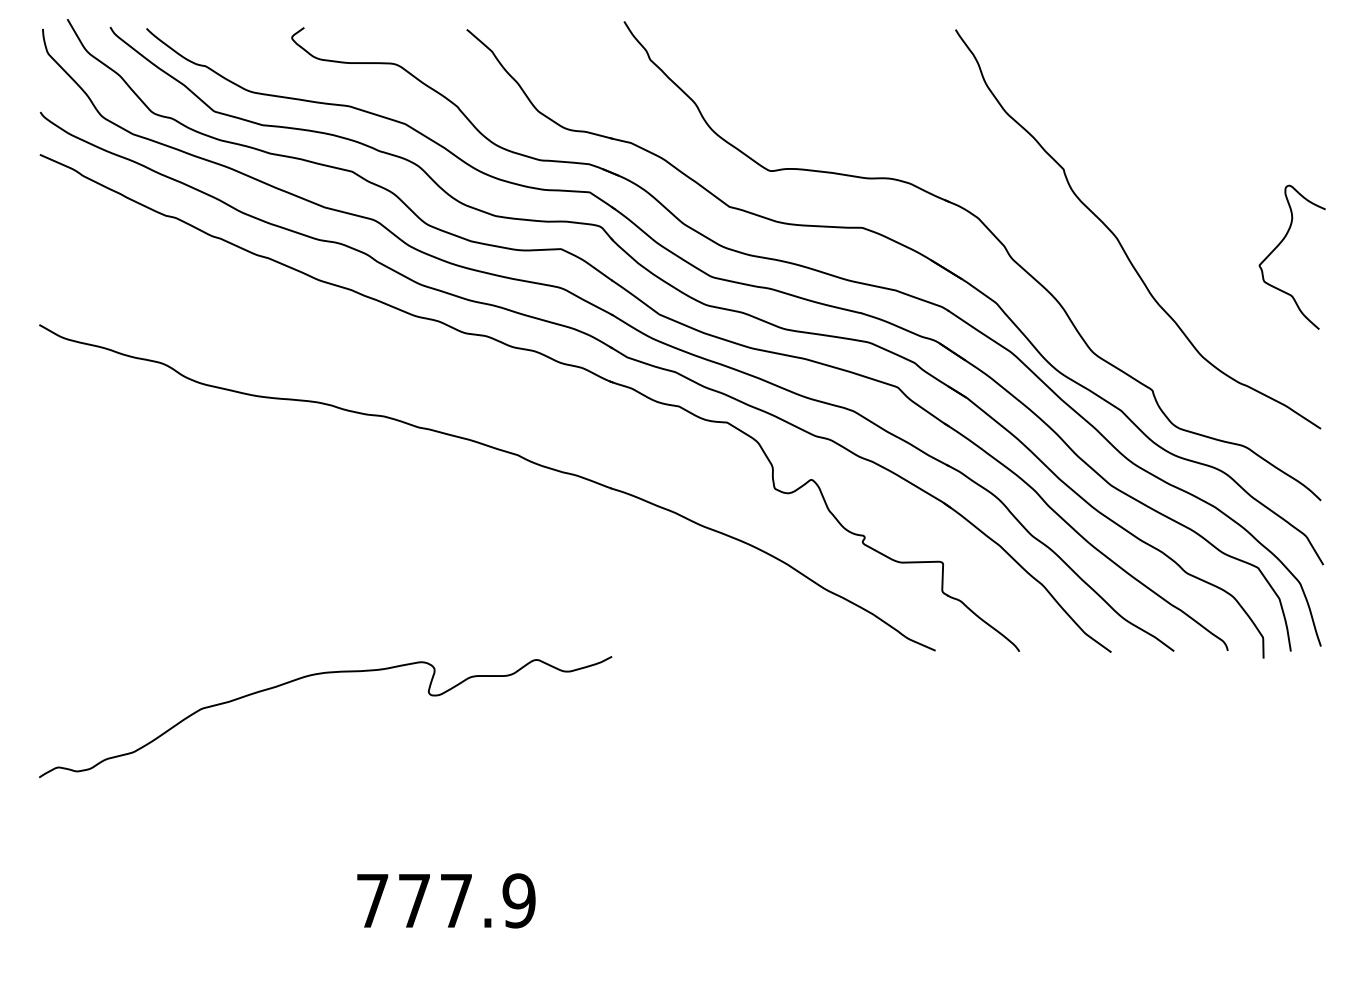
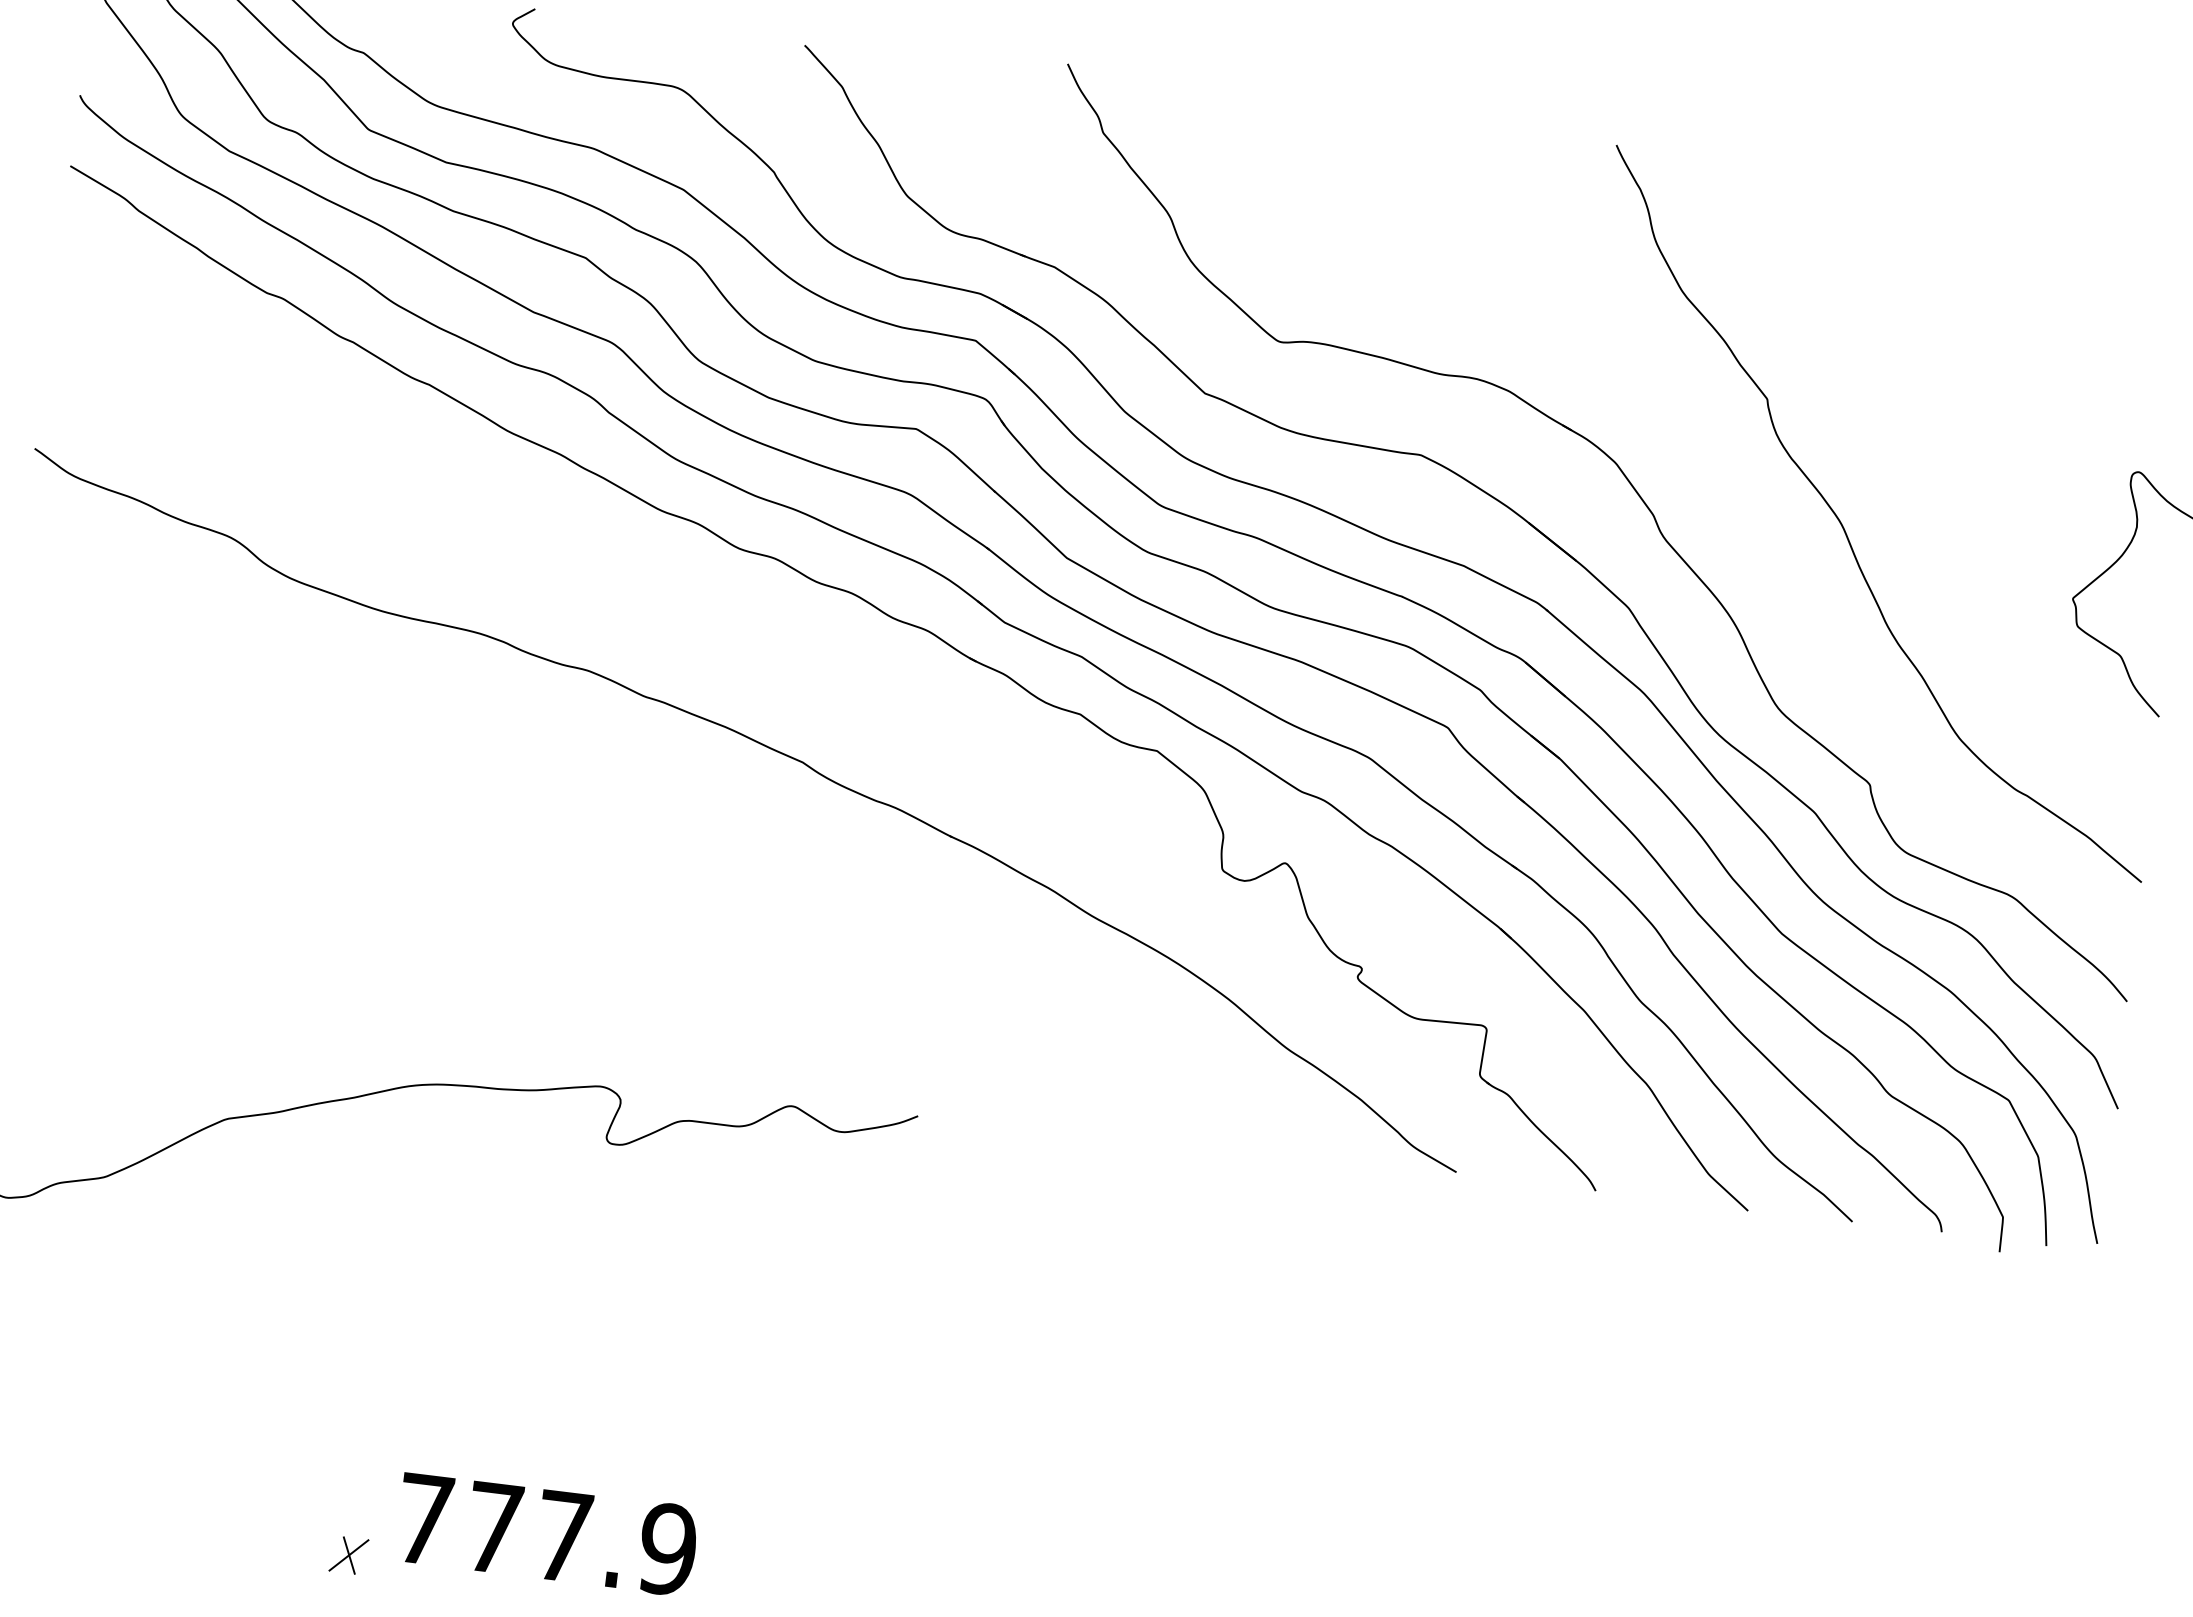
text: (446, 900) -> (547, 1533), moved
part: (306, 958) -> (349, 1555), added

